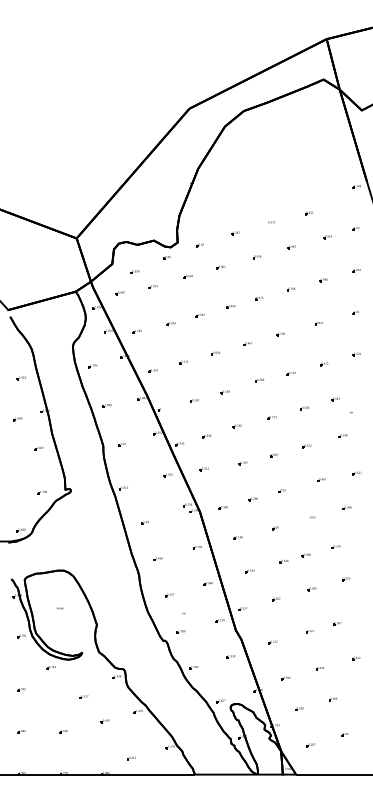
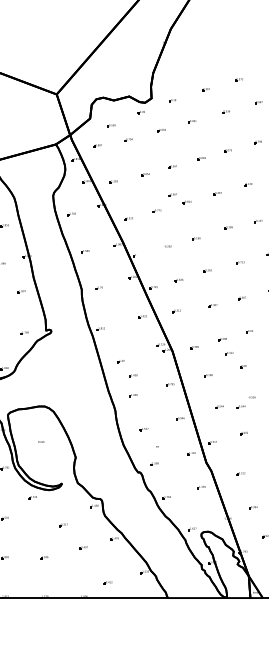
part: (199, 345) -> (172, 195), added
part: (259, 514) -> (228, 353), added
part: (157, 537) -> (132, 375), added
part: (272, 571) -> (240, 407), added

